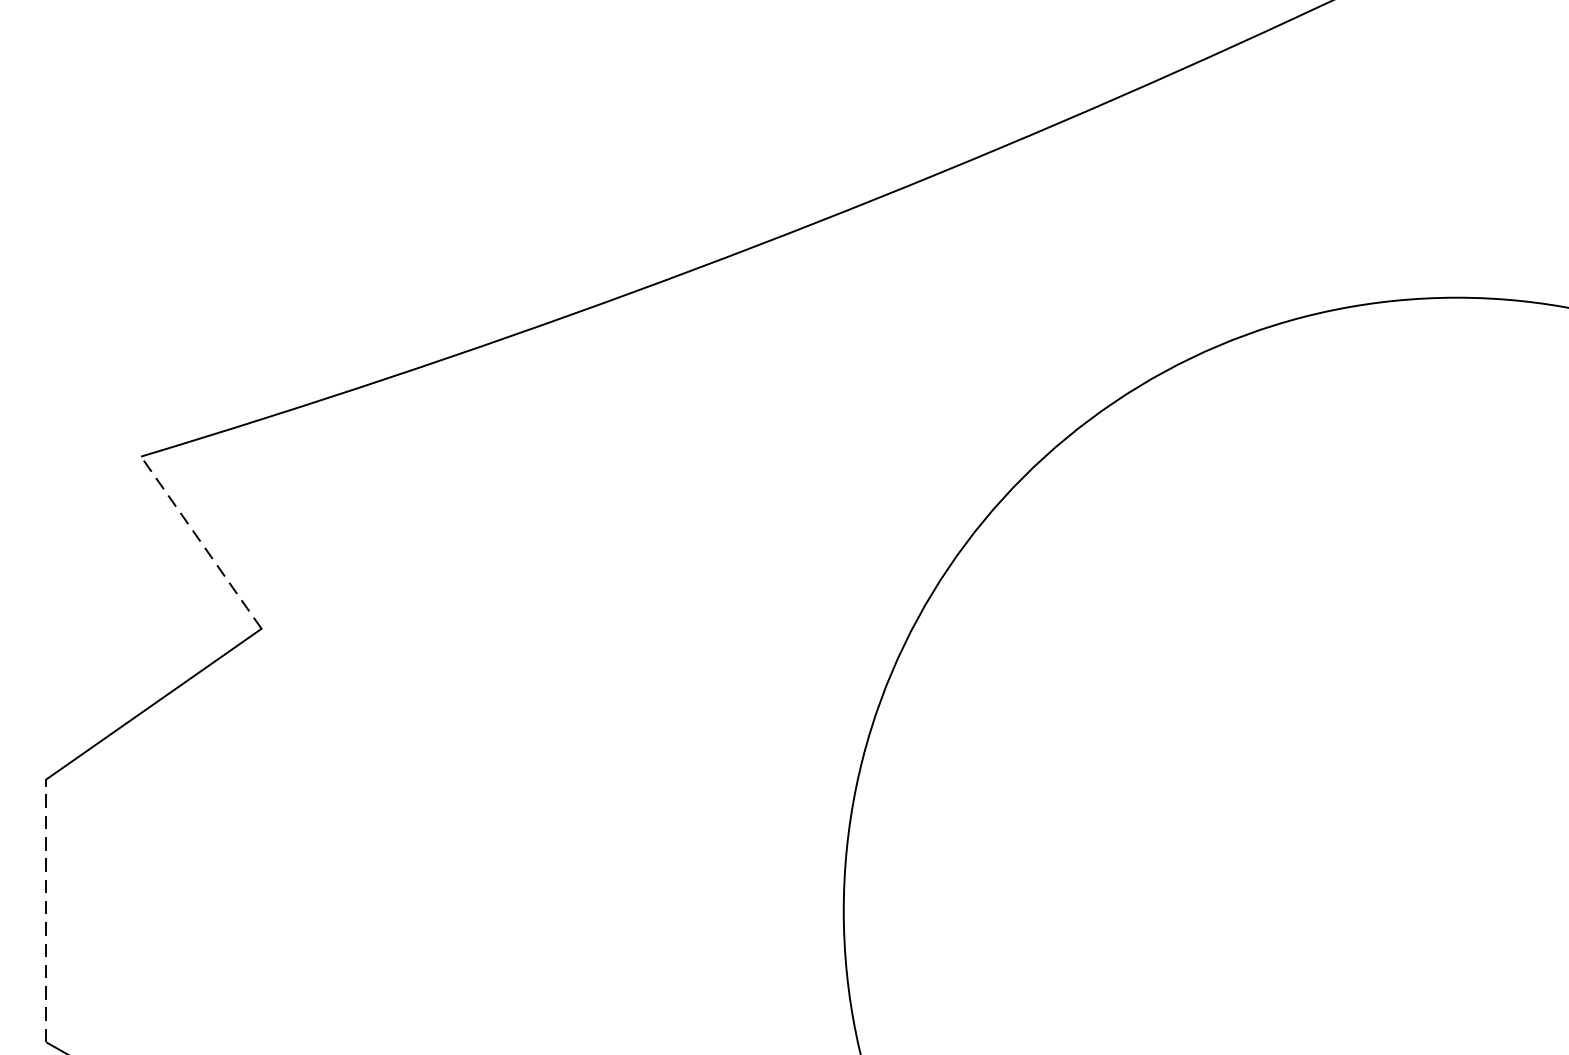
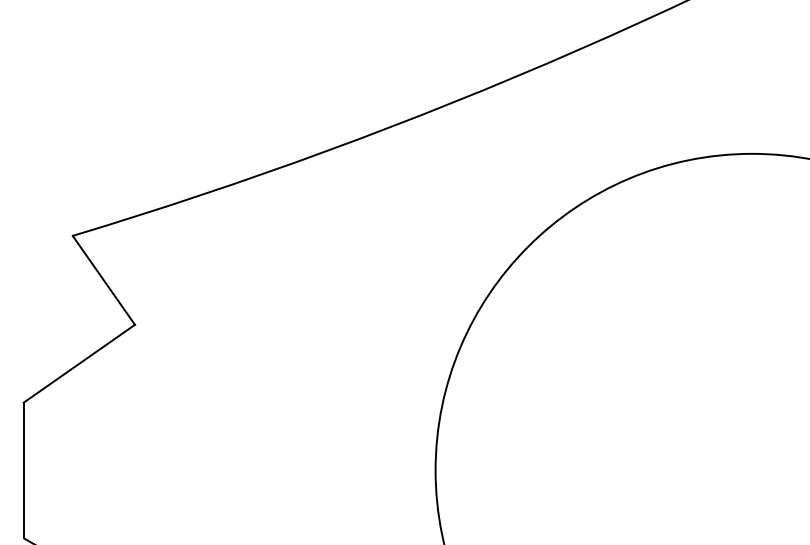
line: (200, 541) -> (103, 279), dashed -> solid
line: (45, 910) -> (23, 470), dashed -> solid

